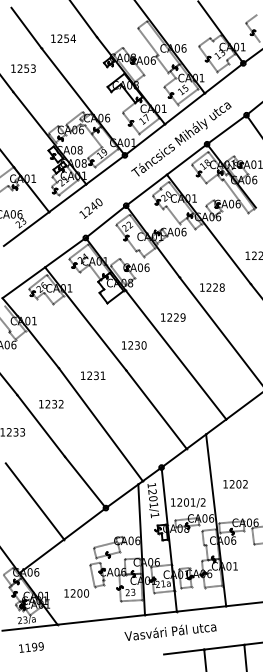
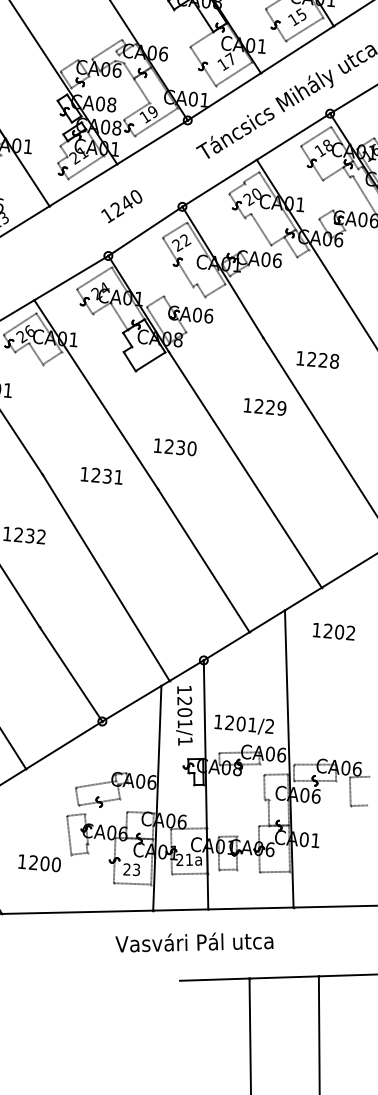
text: (173, 317) -> (265, 406), moved
text: (93, 375) -> (102, 475), moved
text: (235, 484) -> (333, 632), moved

